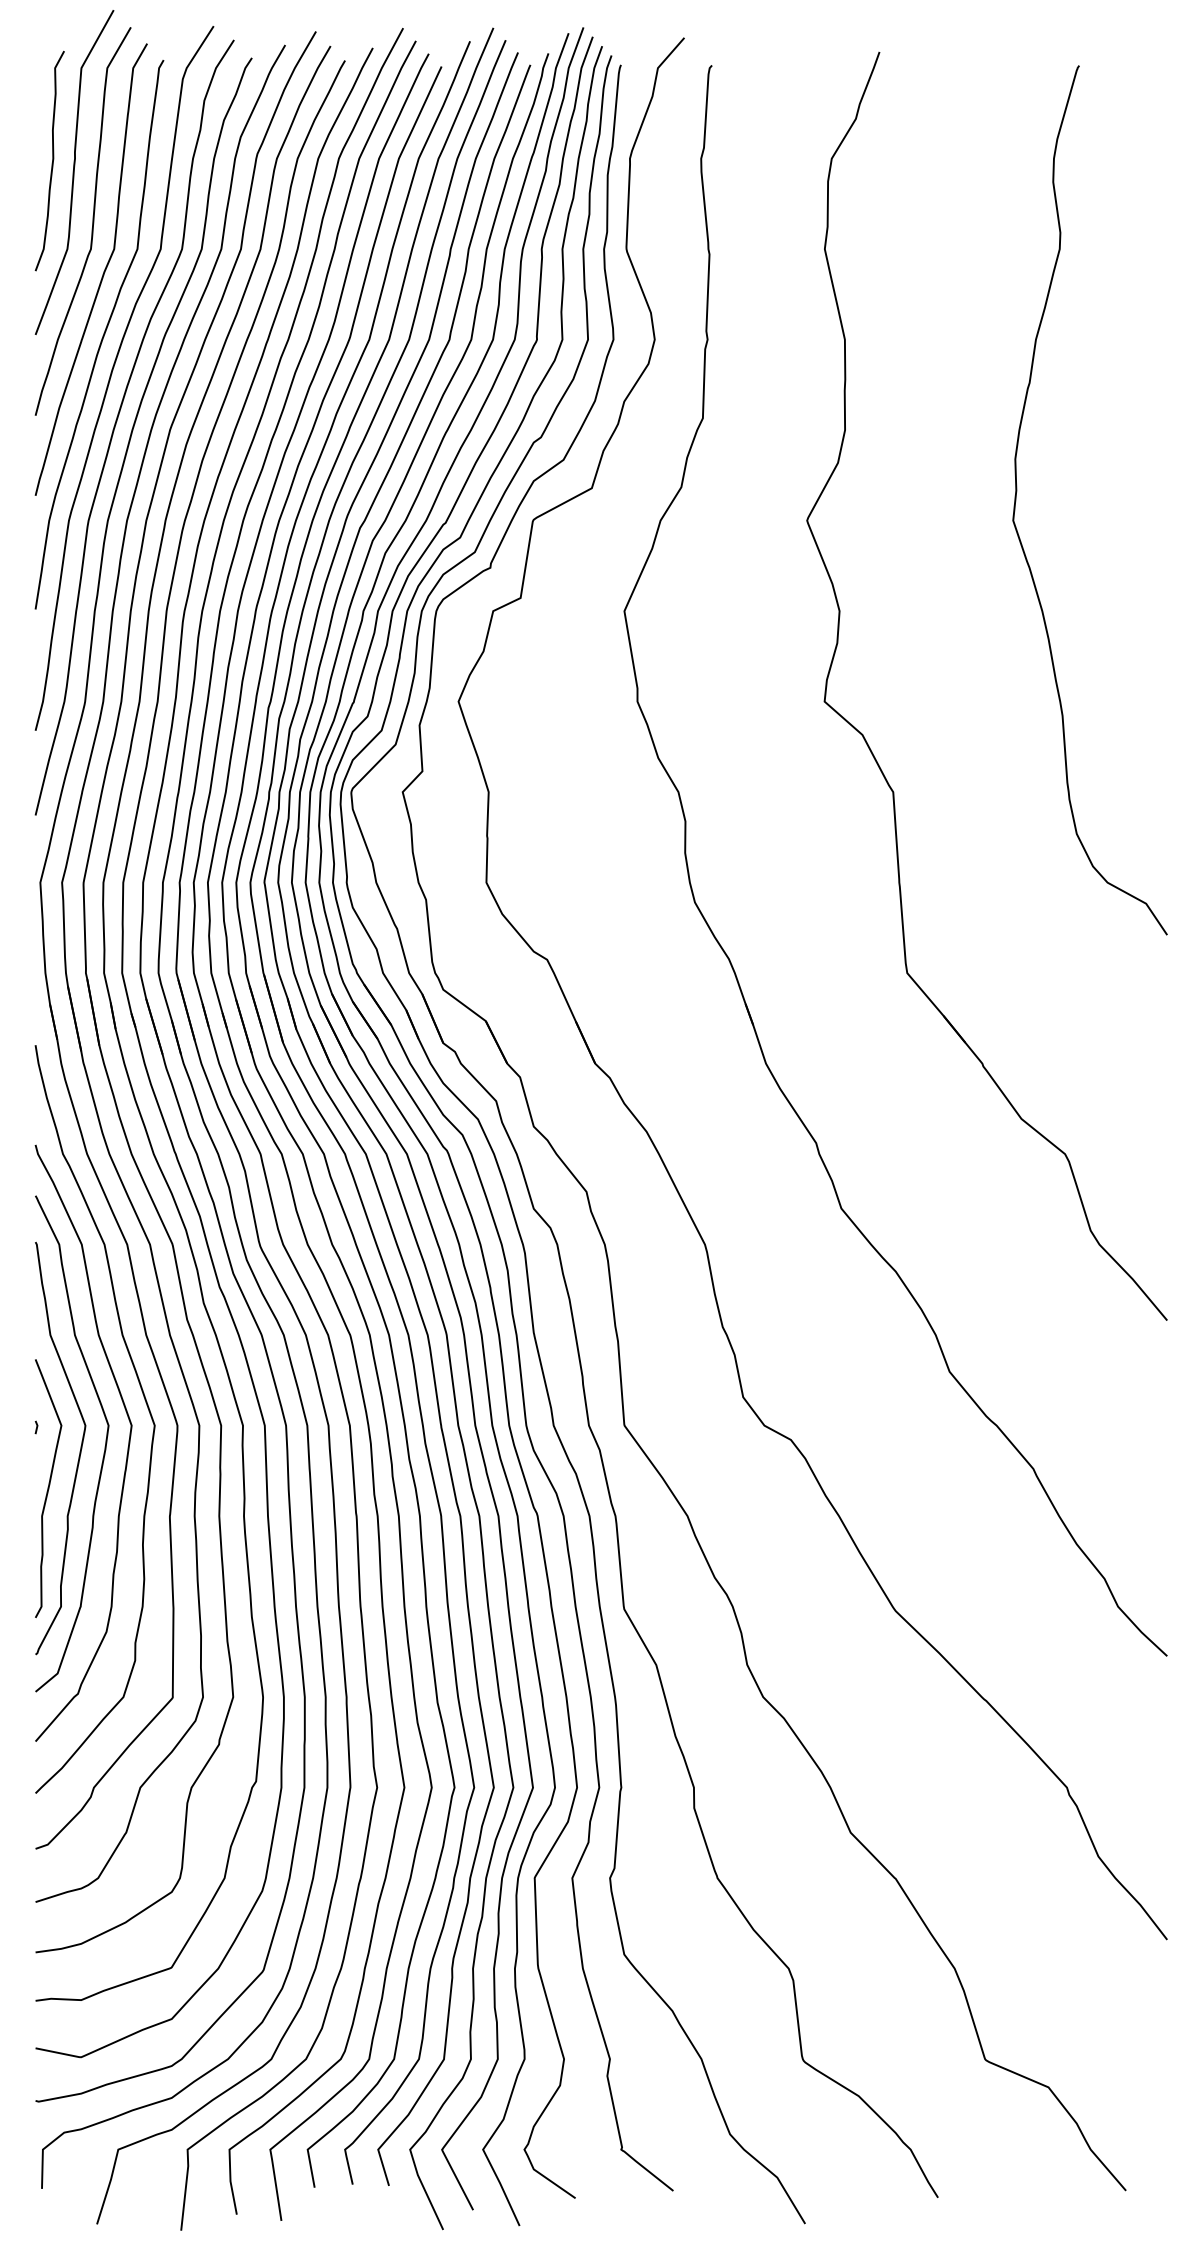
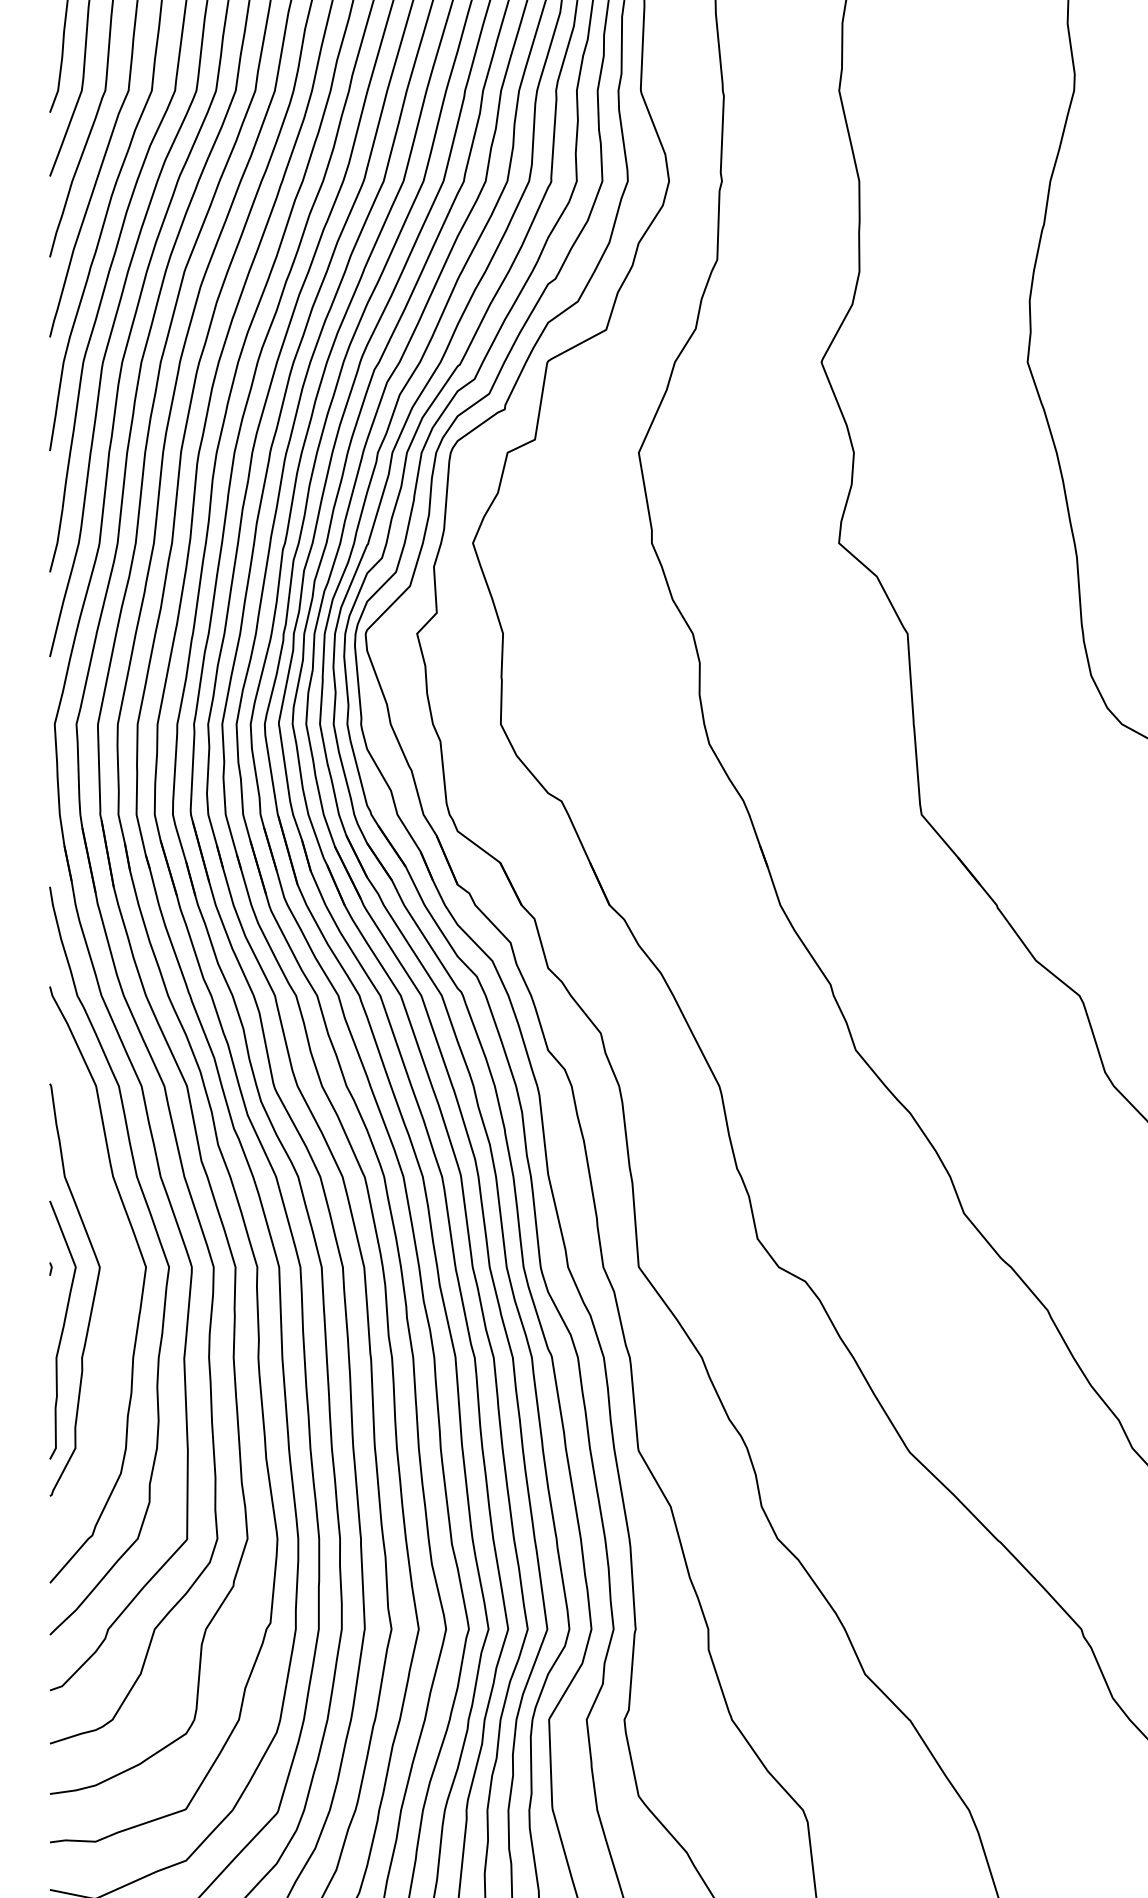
curve: (104, 1446) -> (118, 1288), removed

